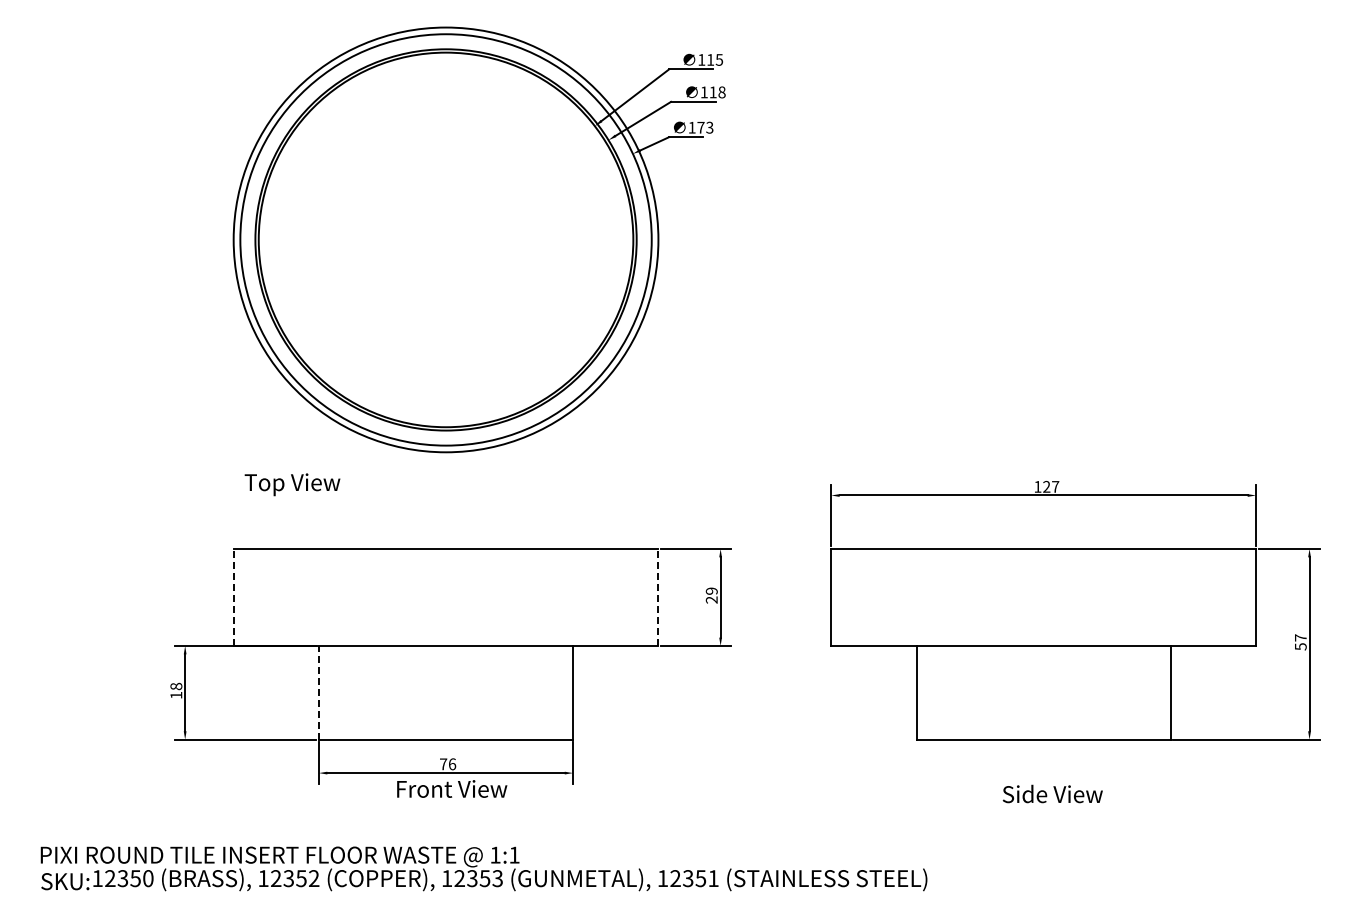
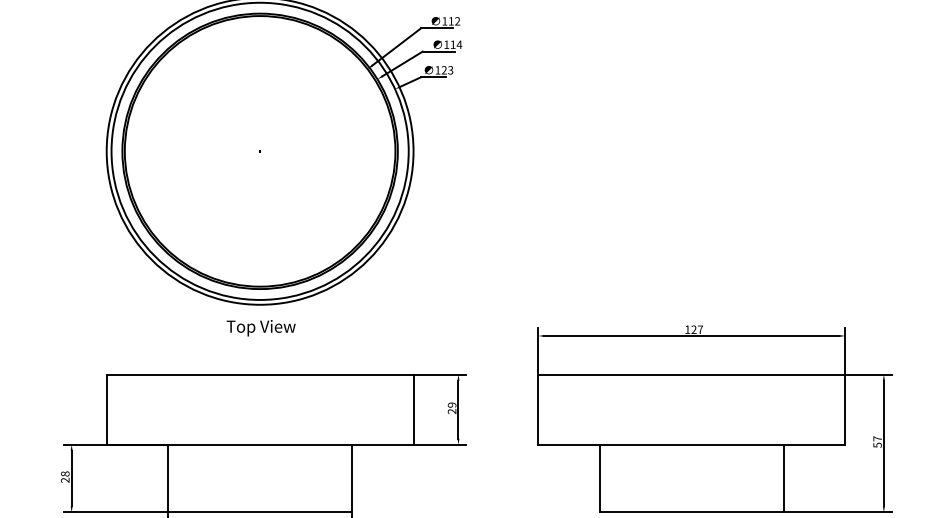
text: (719, 59) -> (457, 21), 115 -> 112
text: (721, 92) -> (459, 44), 118 -> 114
text: (700, 127) -> (443, 70), 173 -> 123
text: (292, 484) -> (261, 328), moved
line: (233, 597) -> (106, 409), dashed -> solid
line: (658, 597) -> (413, 409), dashed -> solid
line: (318, 692) -> (167, 478), dashed -> solid
text: (176, 694) -> (65, 479), 18 -> 28

